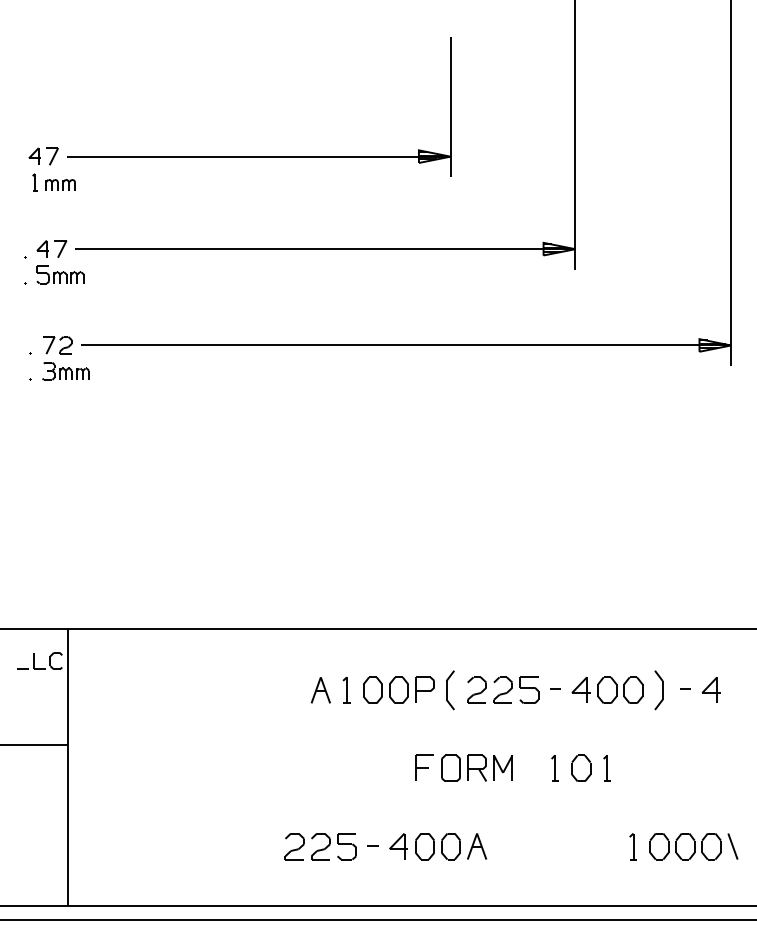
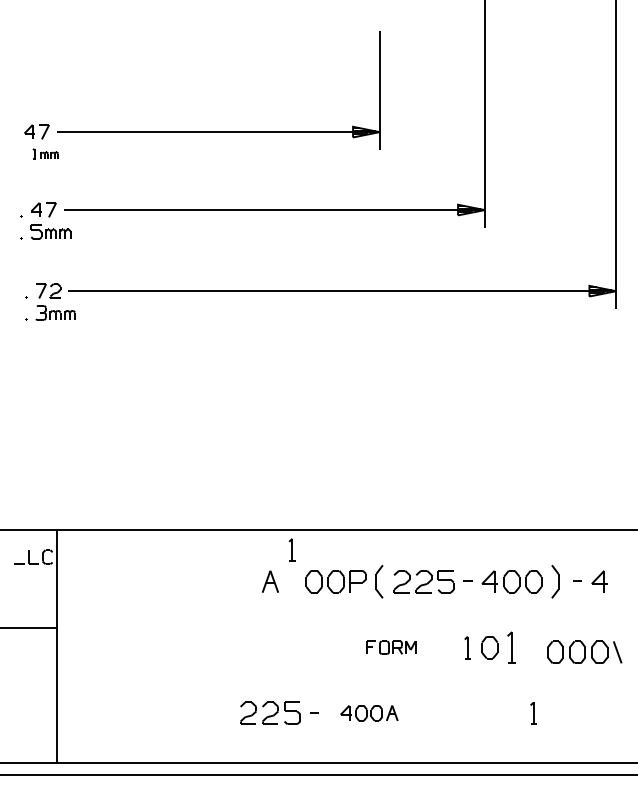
part: (53, 182) -> (45, 153), size x0.7
part: (345, 690) -> (291, 549), moved
part: (463, 768) -> (390, 647), size x0.6
part: (606, 768) -> (511, 647), size x1.4
part: (438, 845) -> (369, 712), size x0.7
part: (693, 845) -> (584, 651), moved

